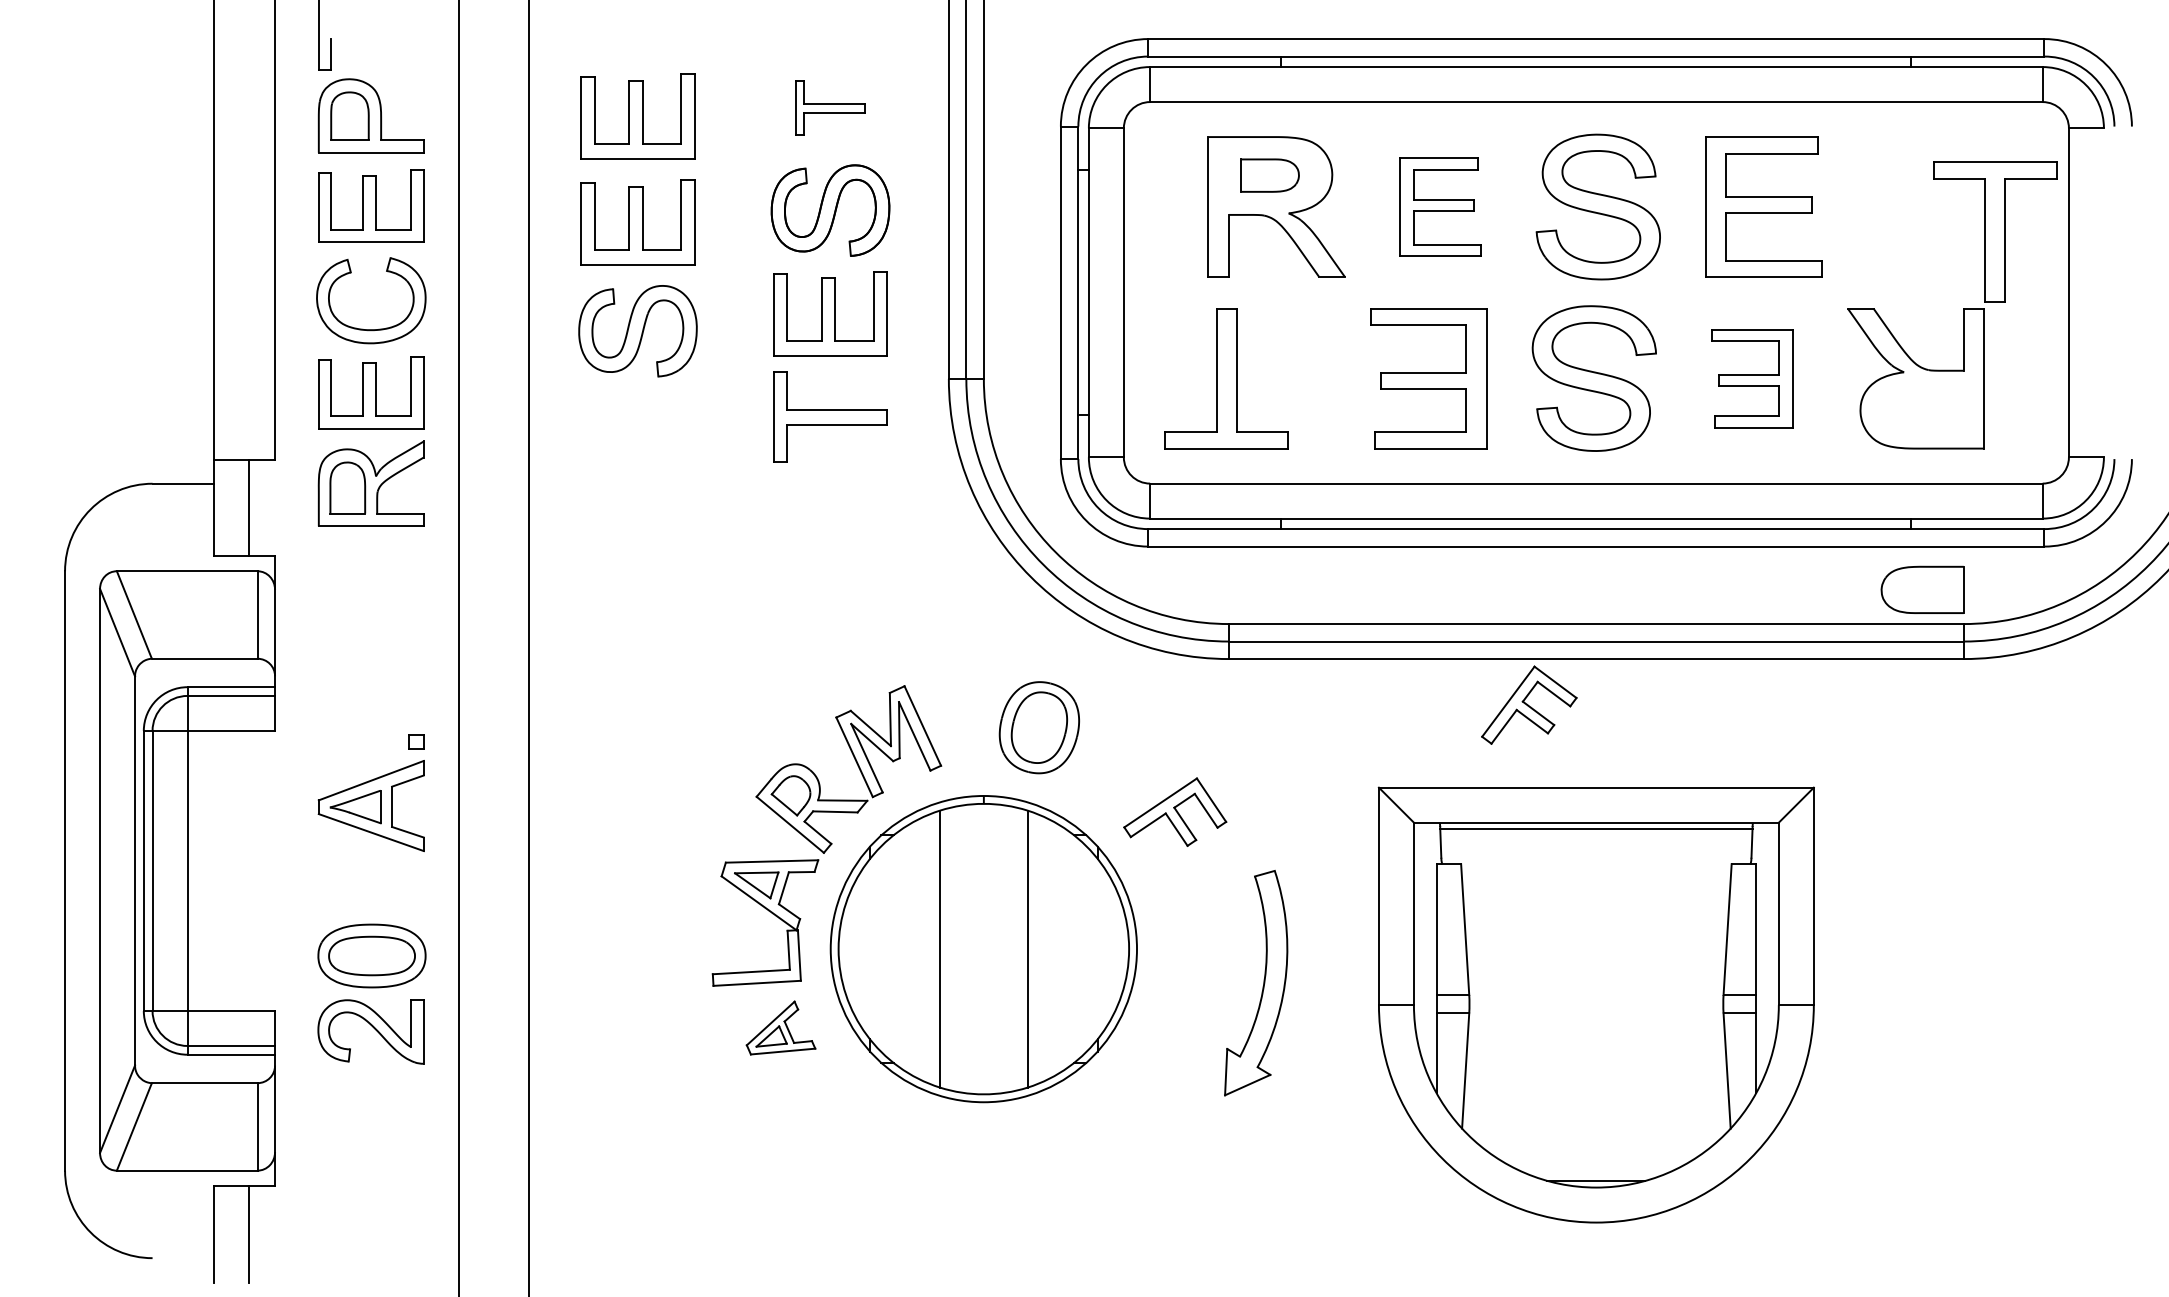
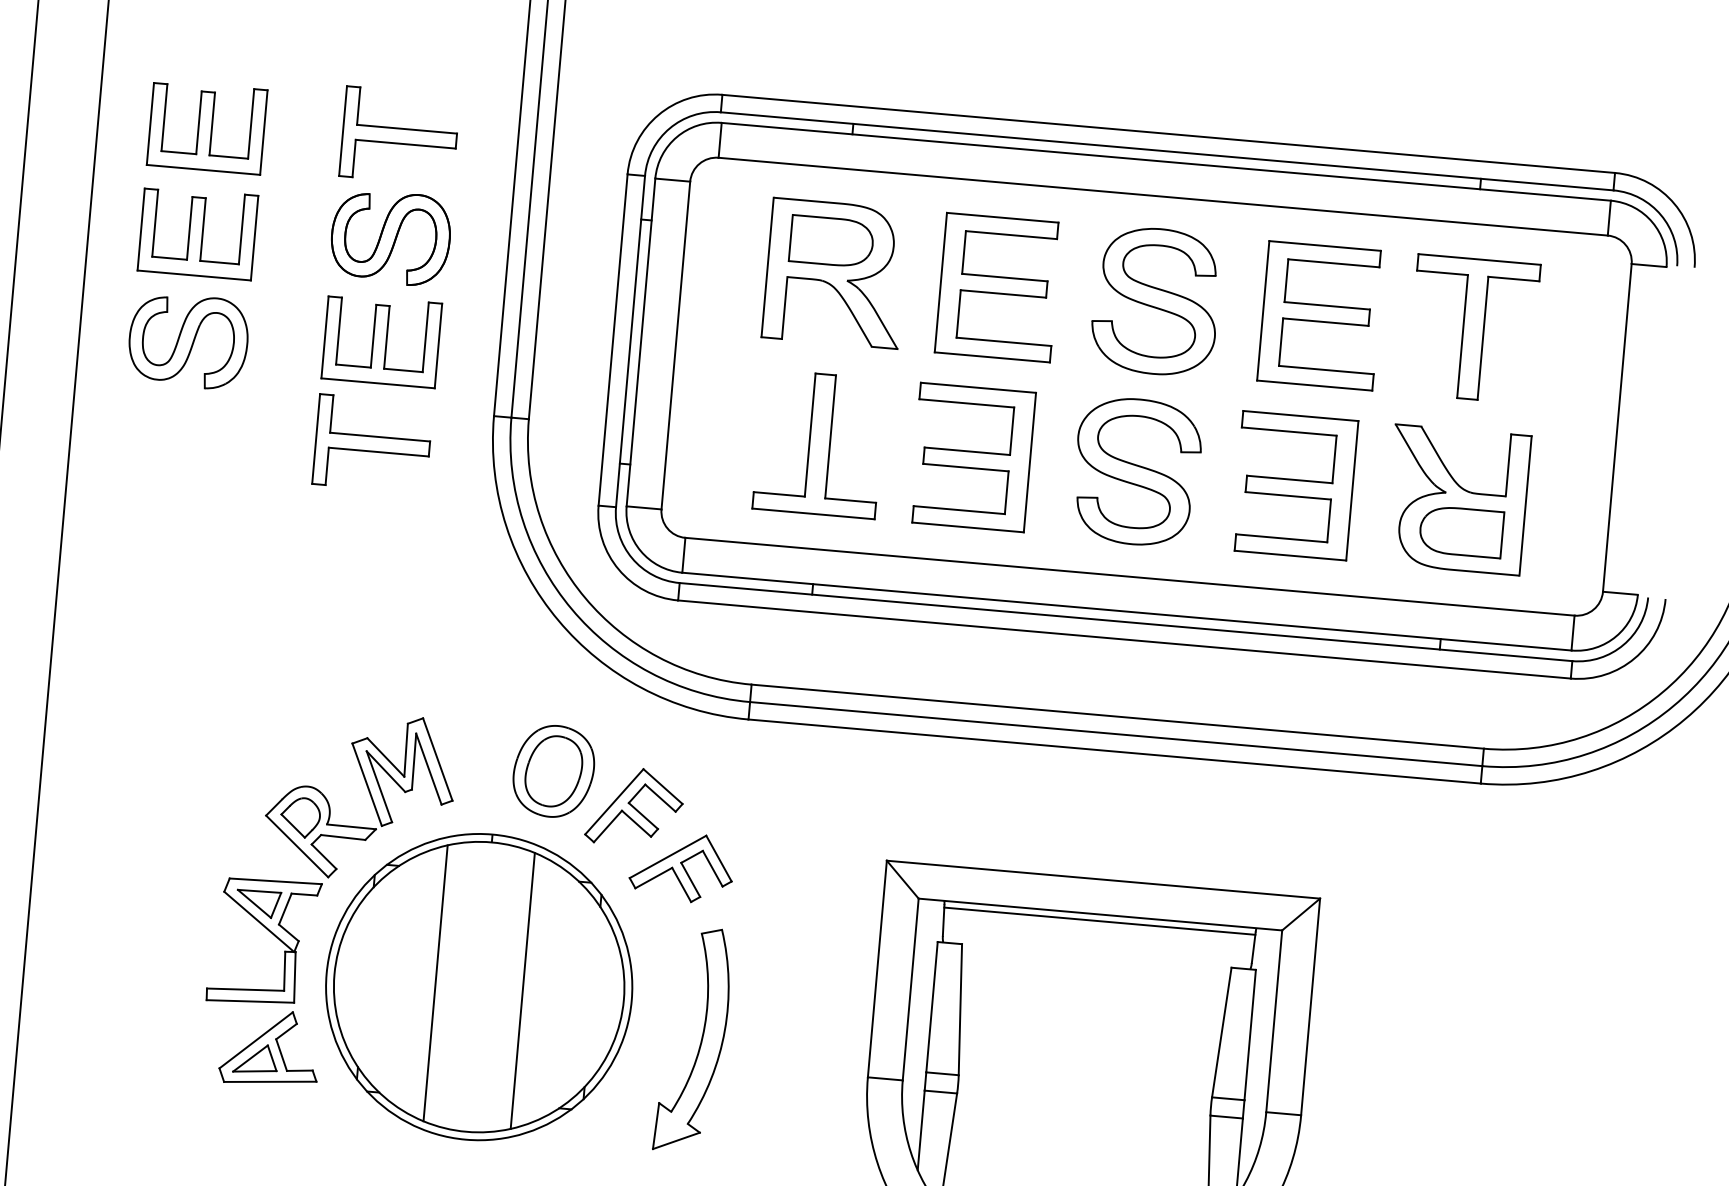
part: (830, 107) -> (399, 135), size x1.67
part: (1270, 175) -> (832, 241), size x1.43
part: (1439, 206) -> (997, 287), size x1.43
part: (1995, 231) -> (1474, 328), moved
part: (1226, 378) -> (819, 444), moved
part: (1752, 378) -> (1294, 485), size x1.43
part: (1922, 589) -> (1461, 531), moved
part: (1529, 704) -> (635, 806), moved
part: (1262, 986) -> (699, 1043), moved
part: (780, 1027) -> (269, 1047), size x1.43

